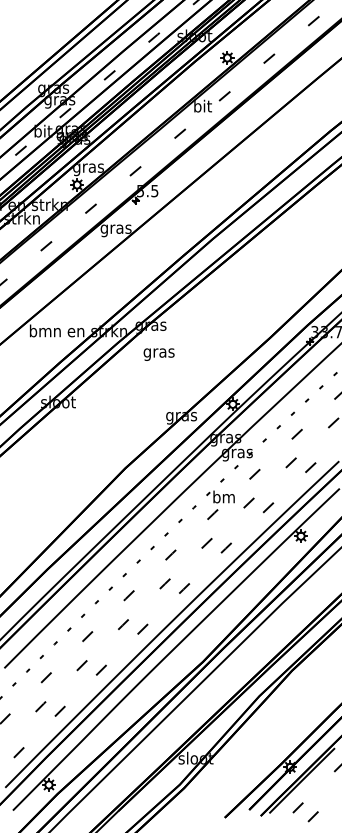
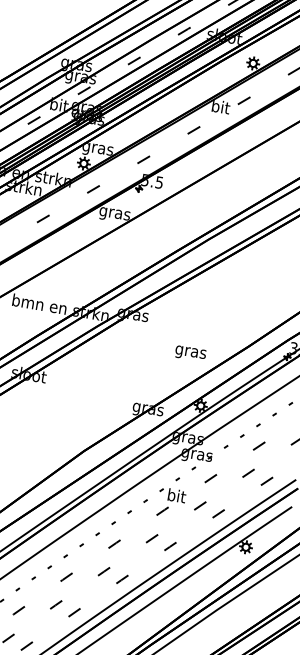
text: (158, 354) -> (190, 353), moved
text: (223, 496) -> (176, 495), bm -> bit

